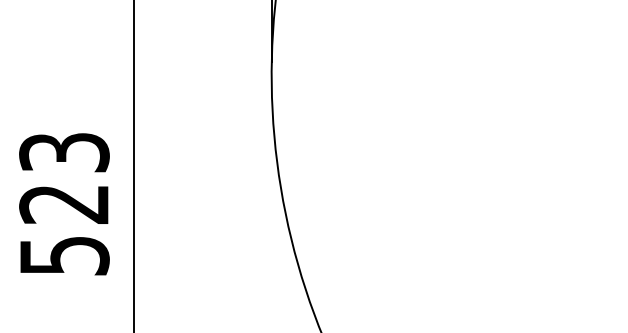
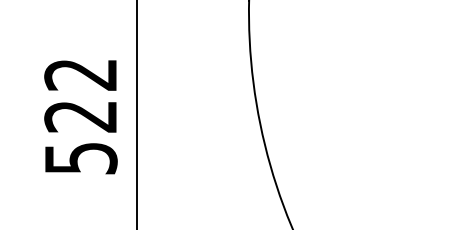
text: (64, 152) -> (81, 74), 523 -> 522

